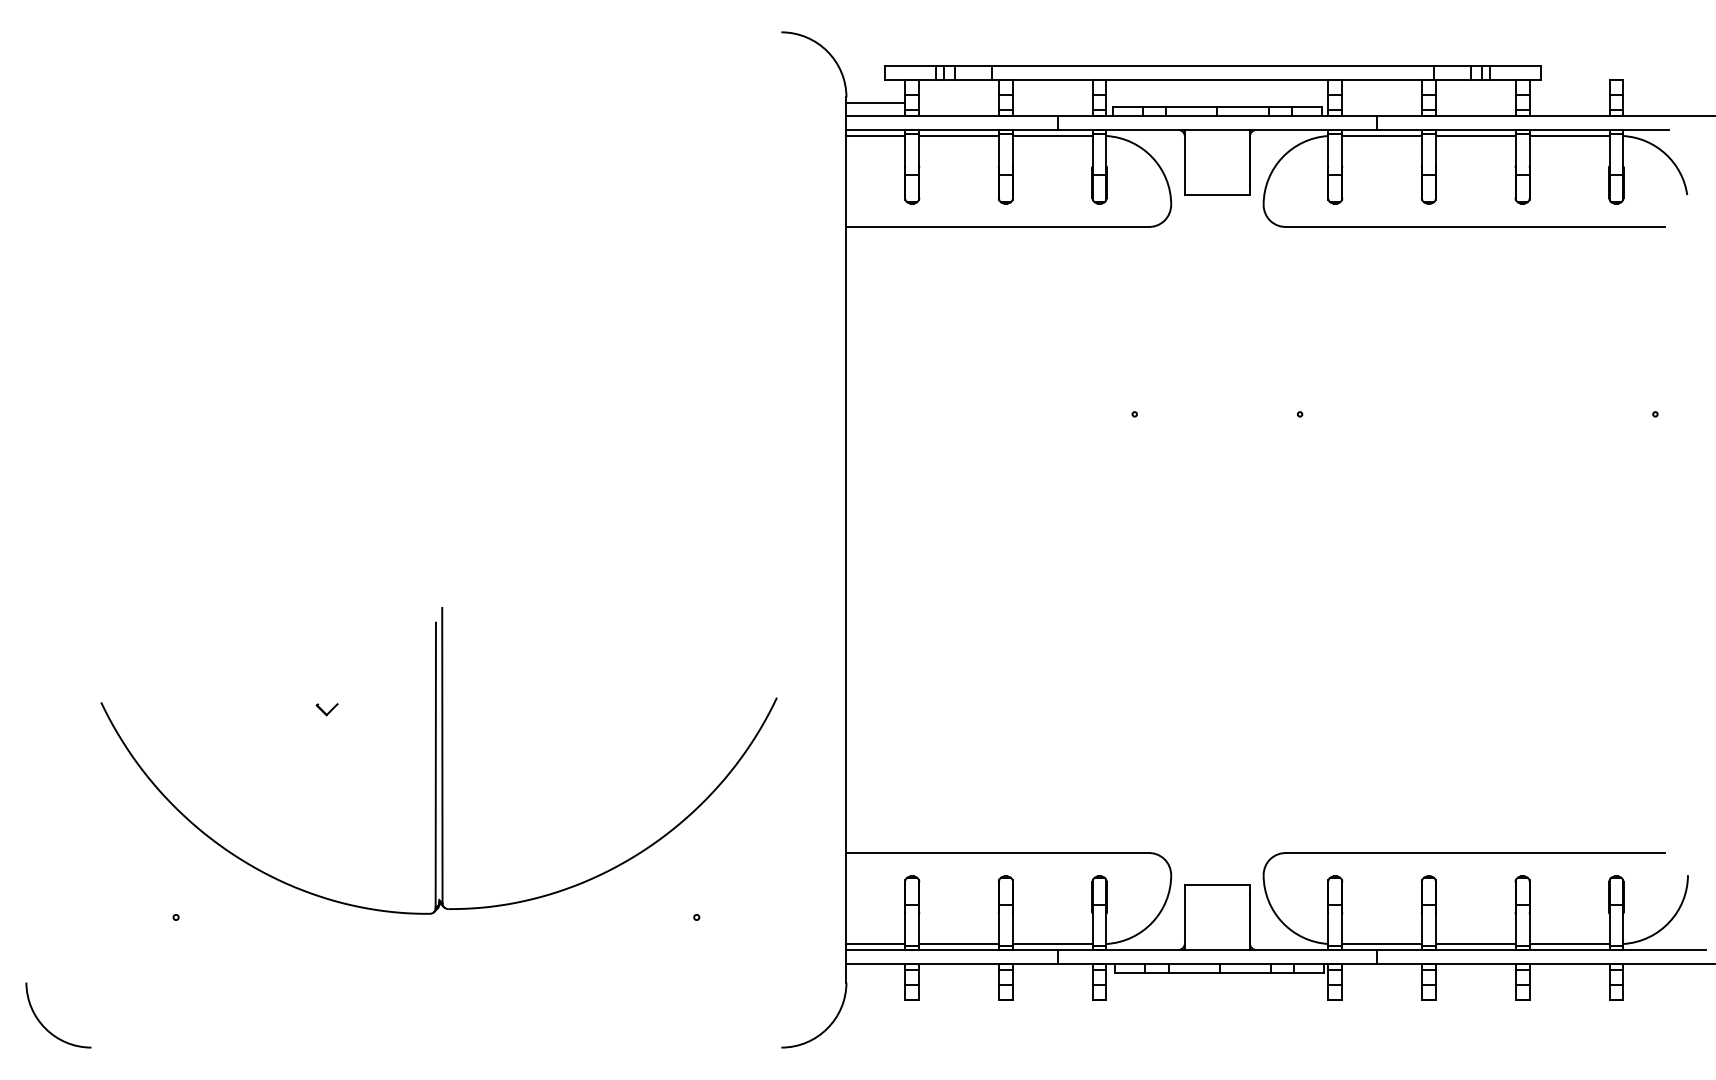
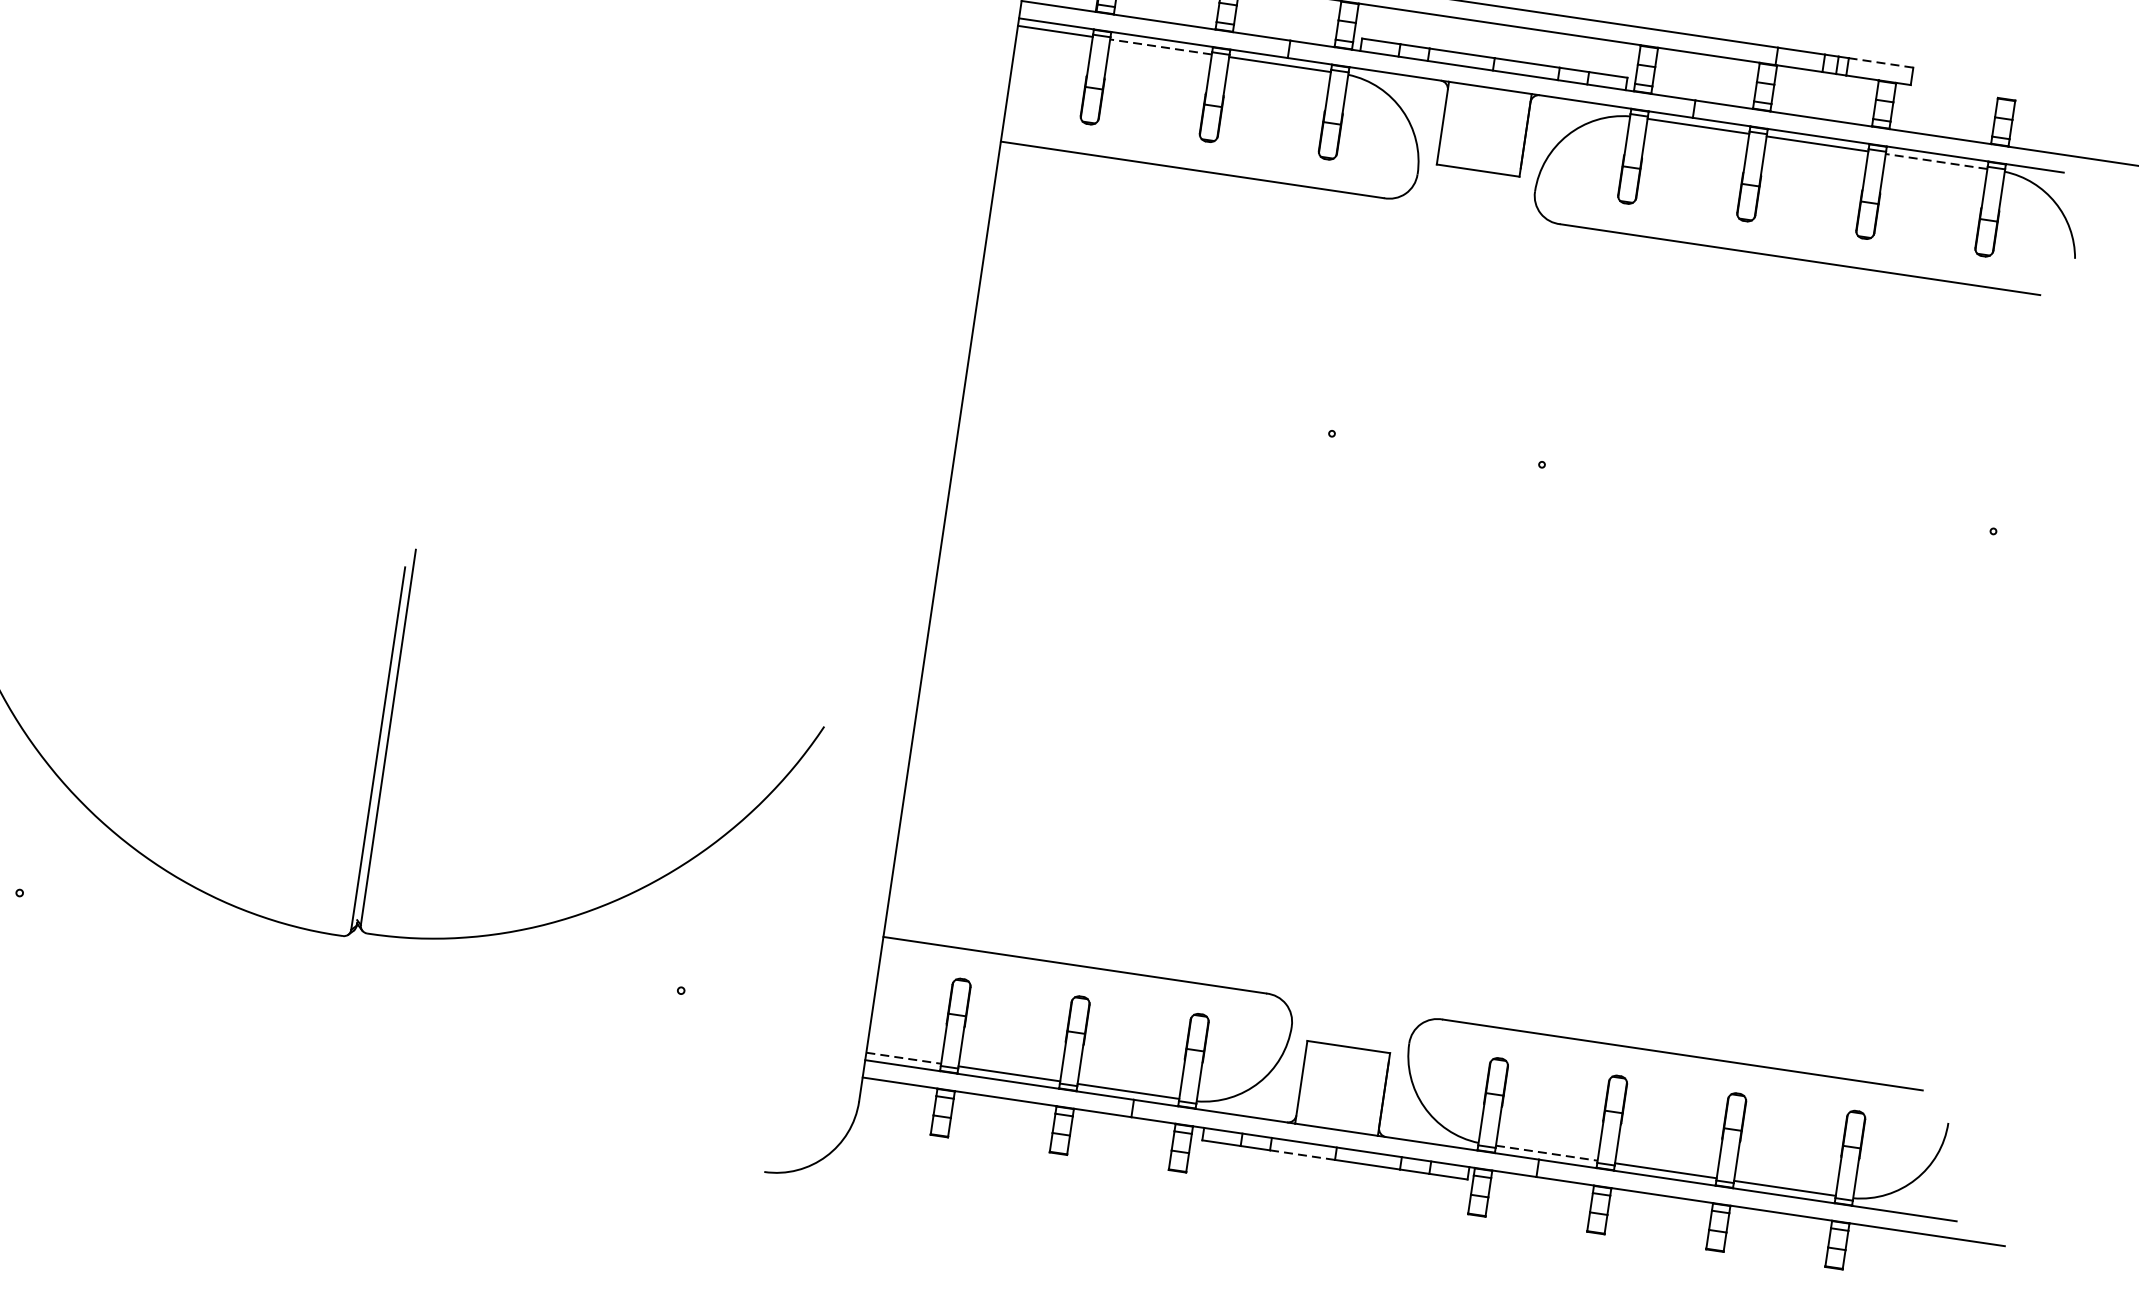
line: (1515, 66) -> (1880, 63), solid -> dashed
line: (958, 135) -> (1160, 46), solid -> dashed
line: (1569, 135) -> (1936, 161), solid -> dashed
part: (326, 709) -> (249, 657), removed
line: (876, 944) -> (904, 1058), solid -> dashed
line: (1382, 944) -> (1547, 1153), solid -> dashed
line: (1194, 973) -> (1303, 1155), solid -> dashed

